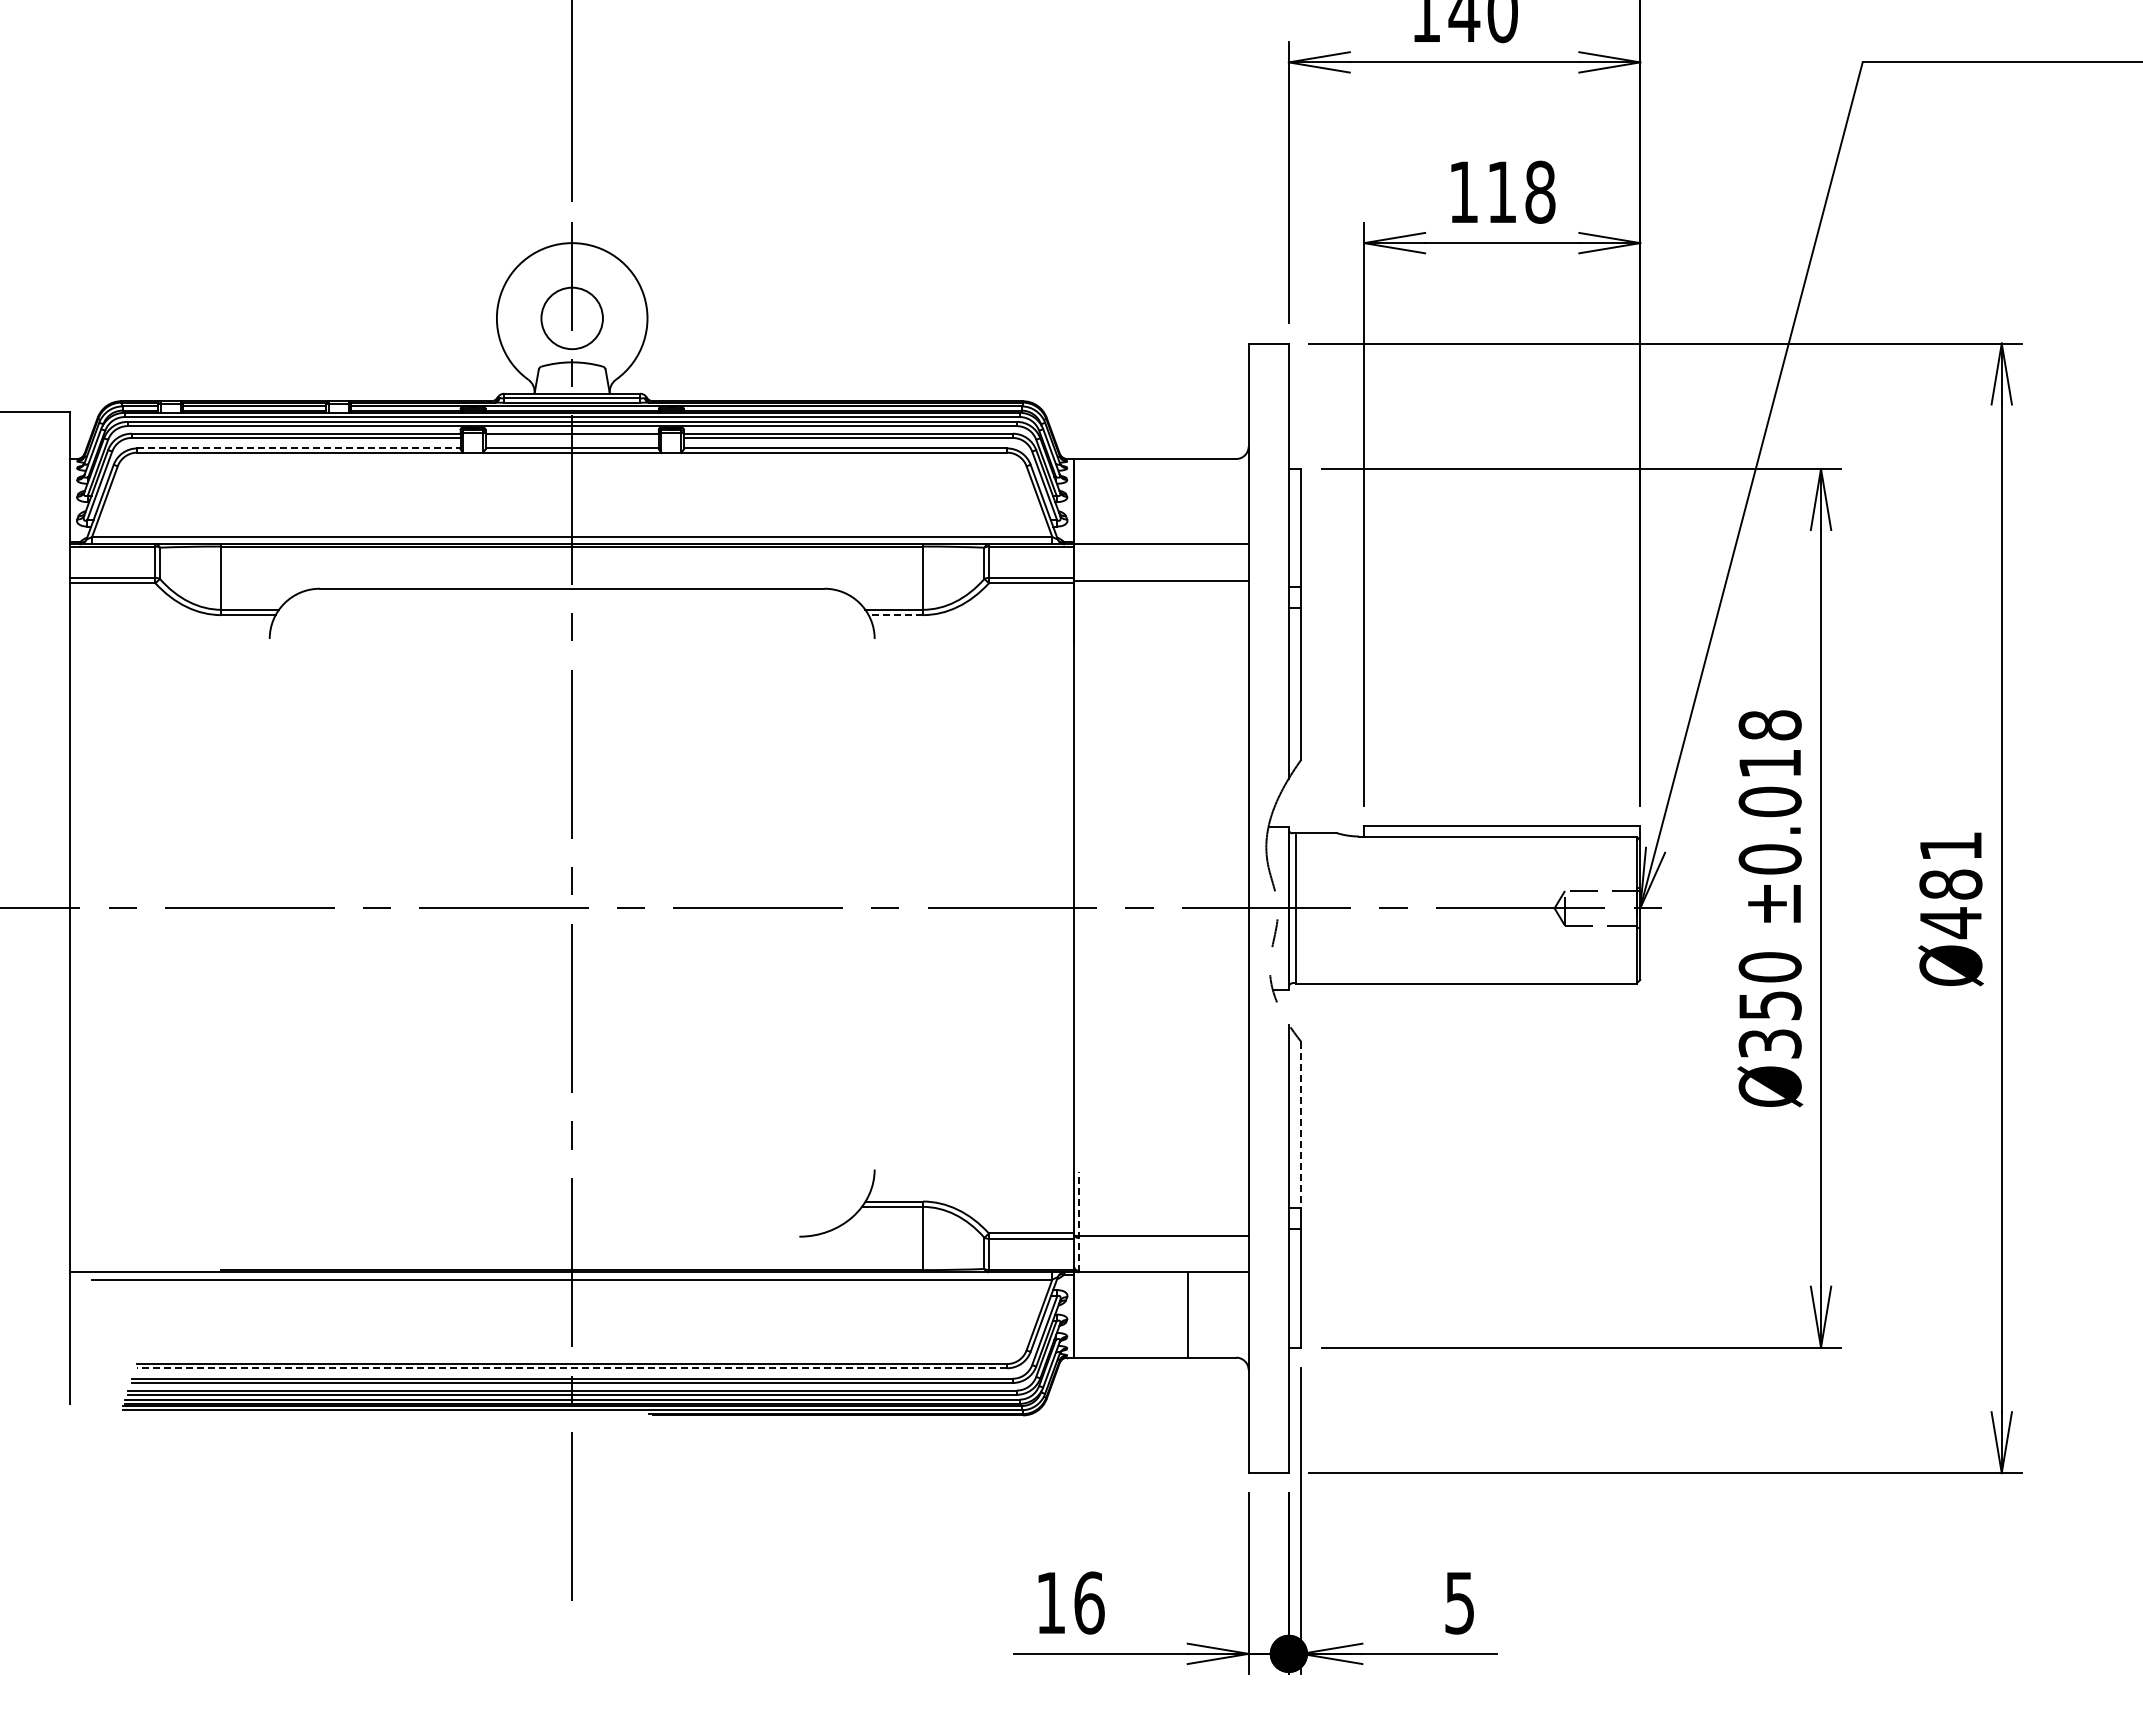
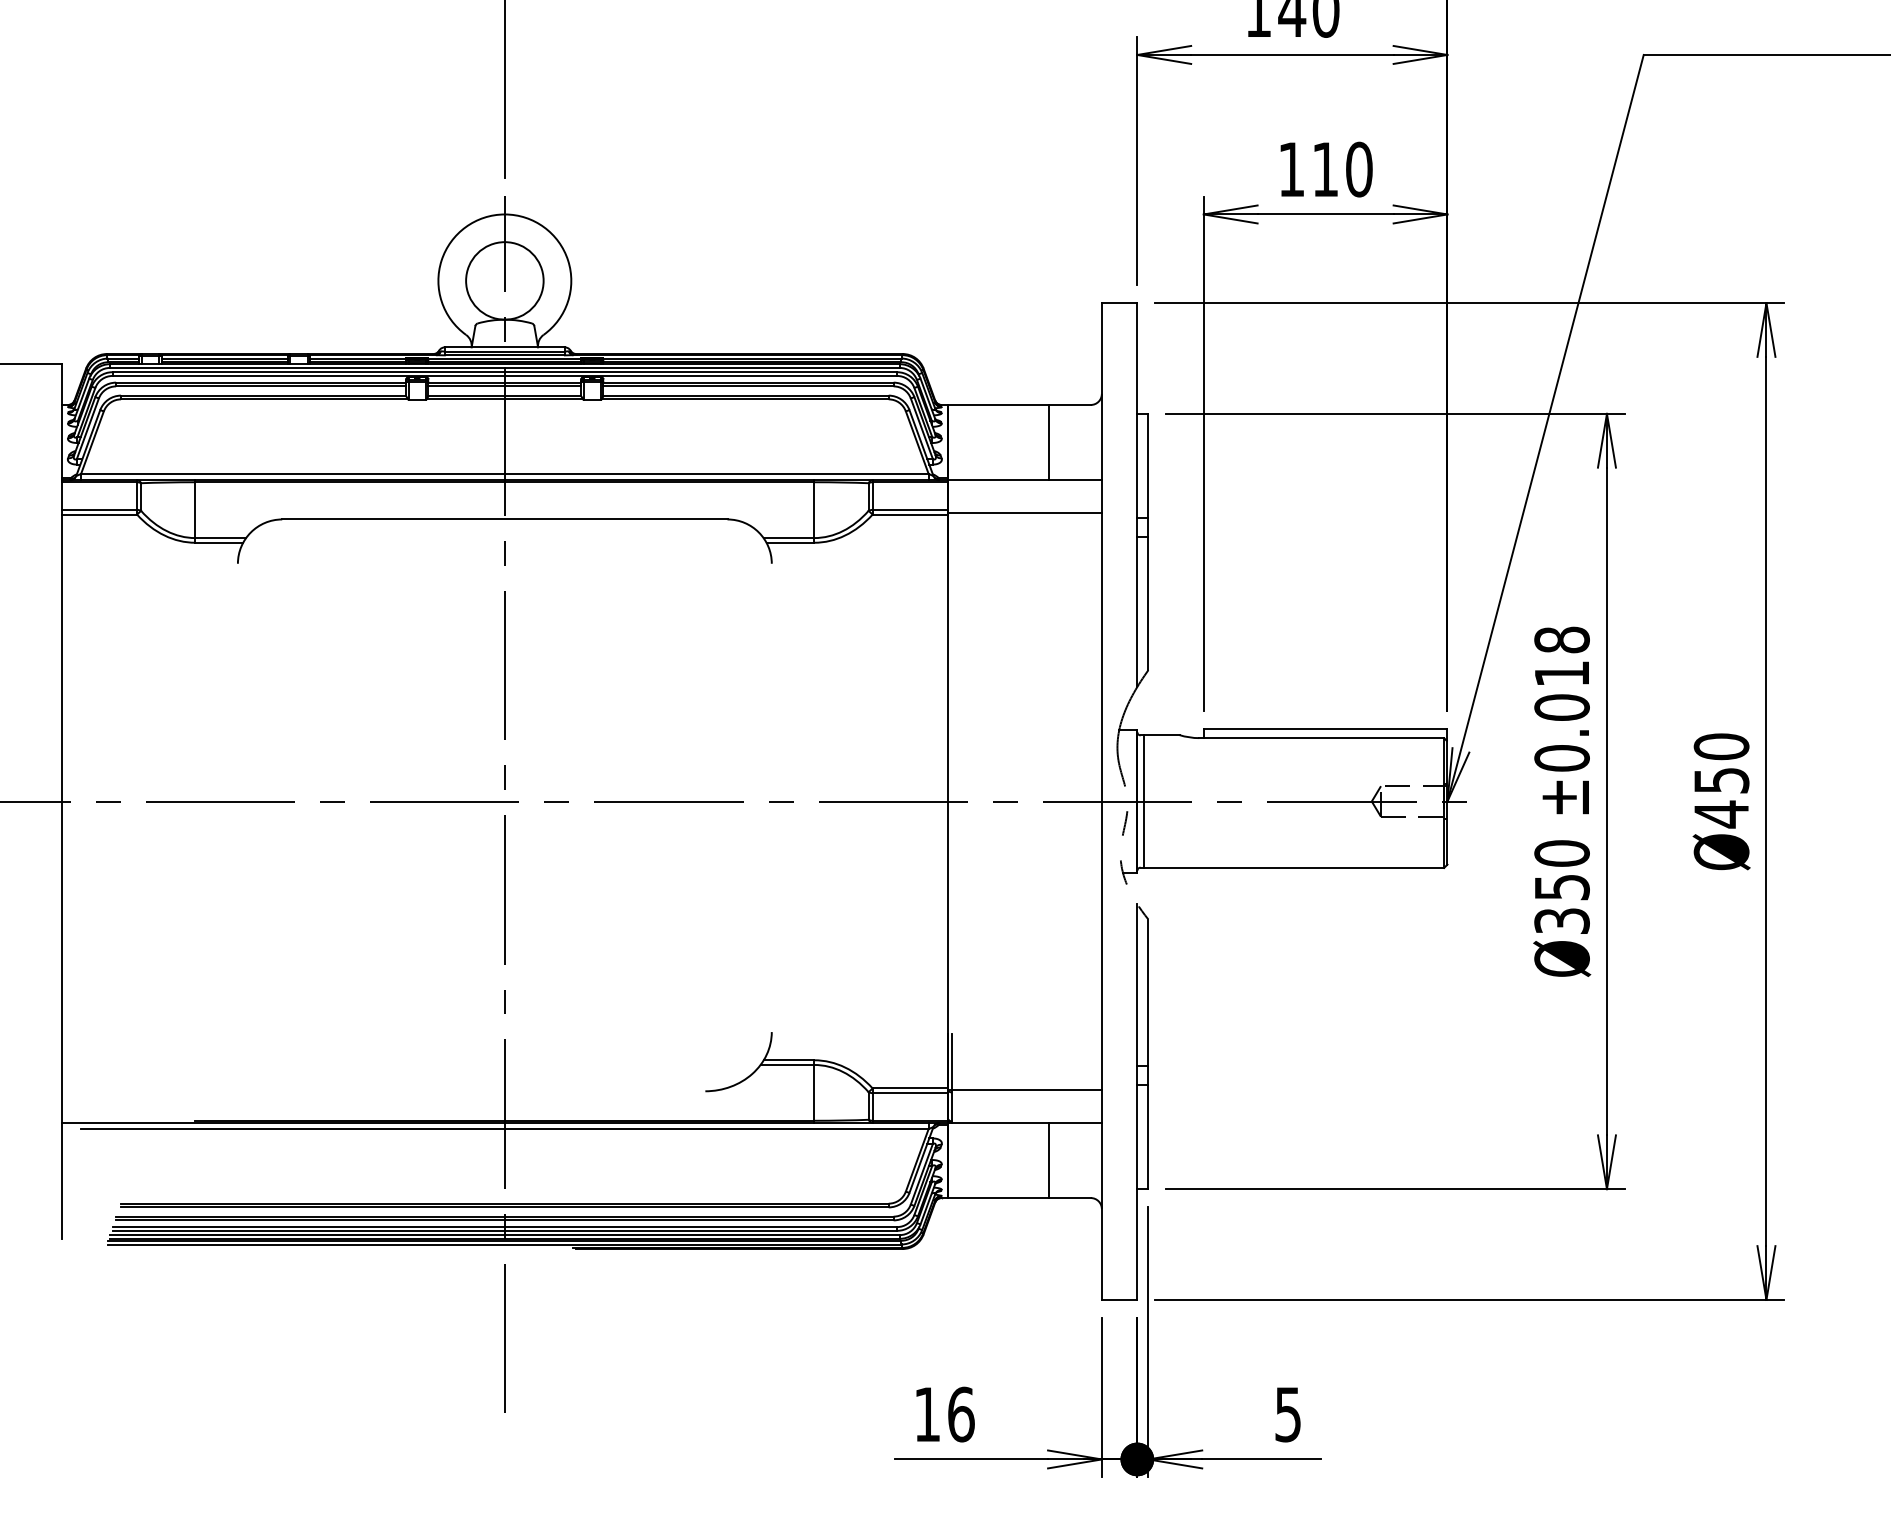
text: (1540, 192) -> (1359, 169), 118 -> 110
circle: (572, 318) -> (505, 280), size x1.43
line: (571, 437) -> (504, 385), added
line: (298, 448) -> (263, 395), dashed -> solid
line: (1188, 501) -> (1048, 442), added
line: (895, 615) -> (790, 543), dashed -> solid
text: (1950, 865) -> (1721, 763), Ø481 -> Ø450
line: (1301, 1125) -> (1148, 993), dashed -> solid
line: (1079, 1221) -> (952, 1077), dashed -> solid
line: (572, 1368) -> (505, 1207), dashed -> solid

